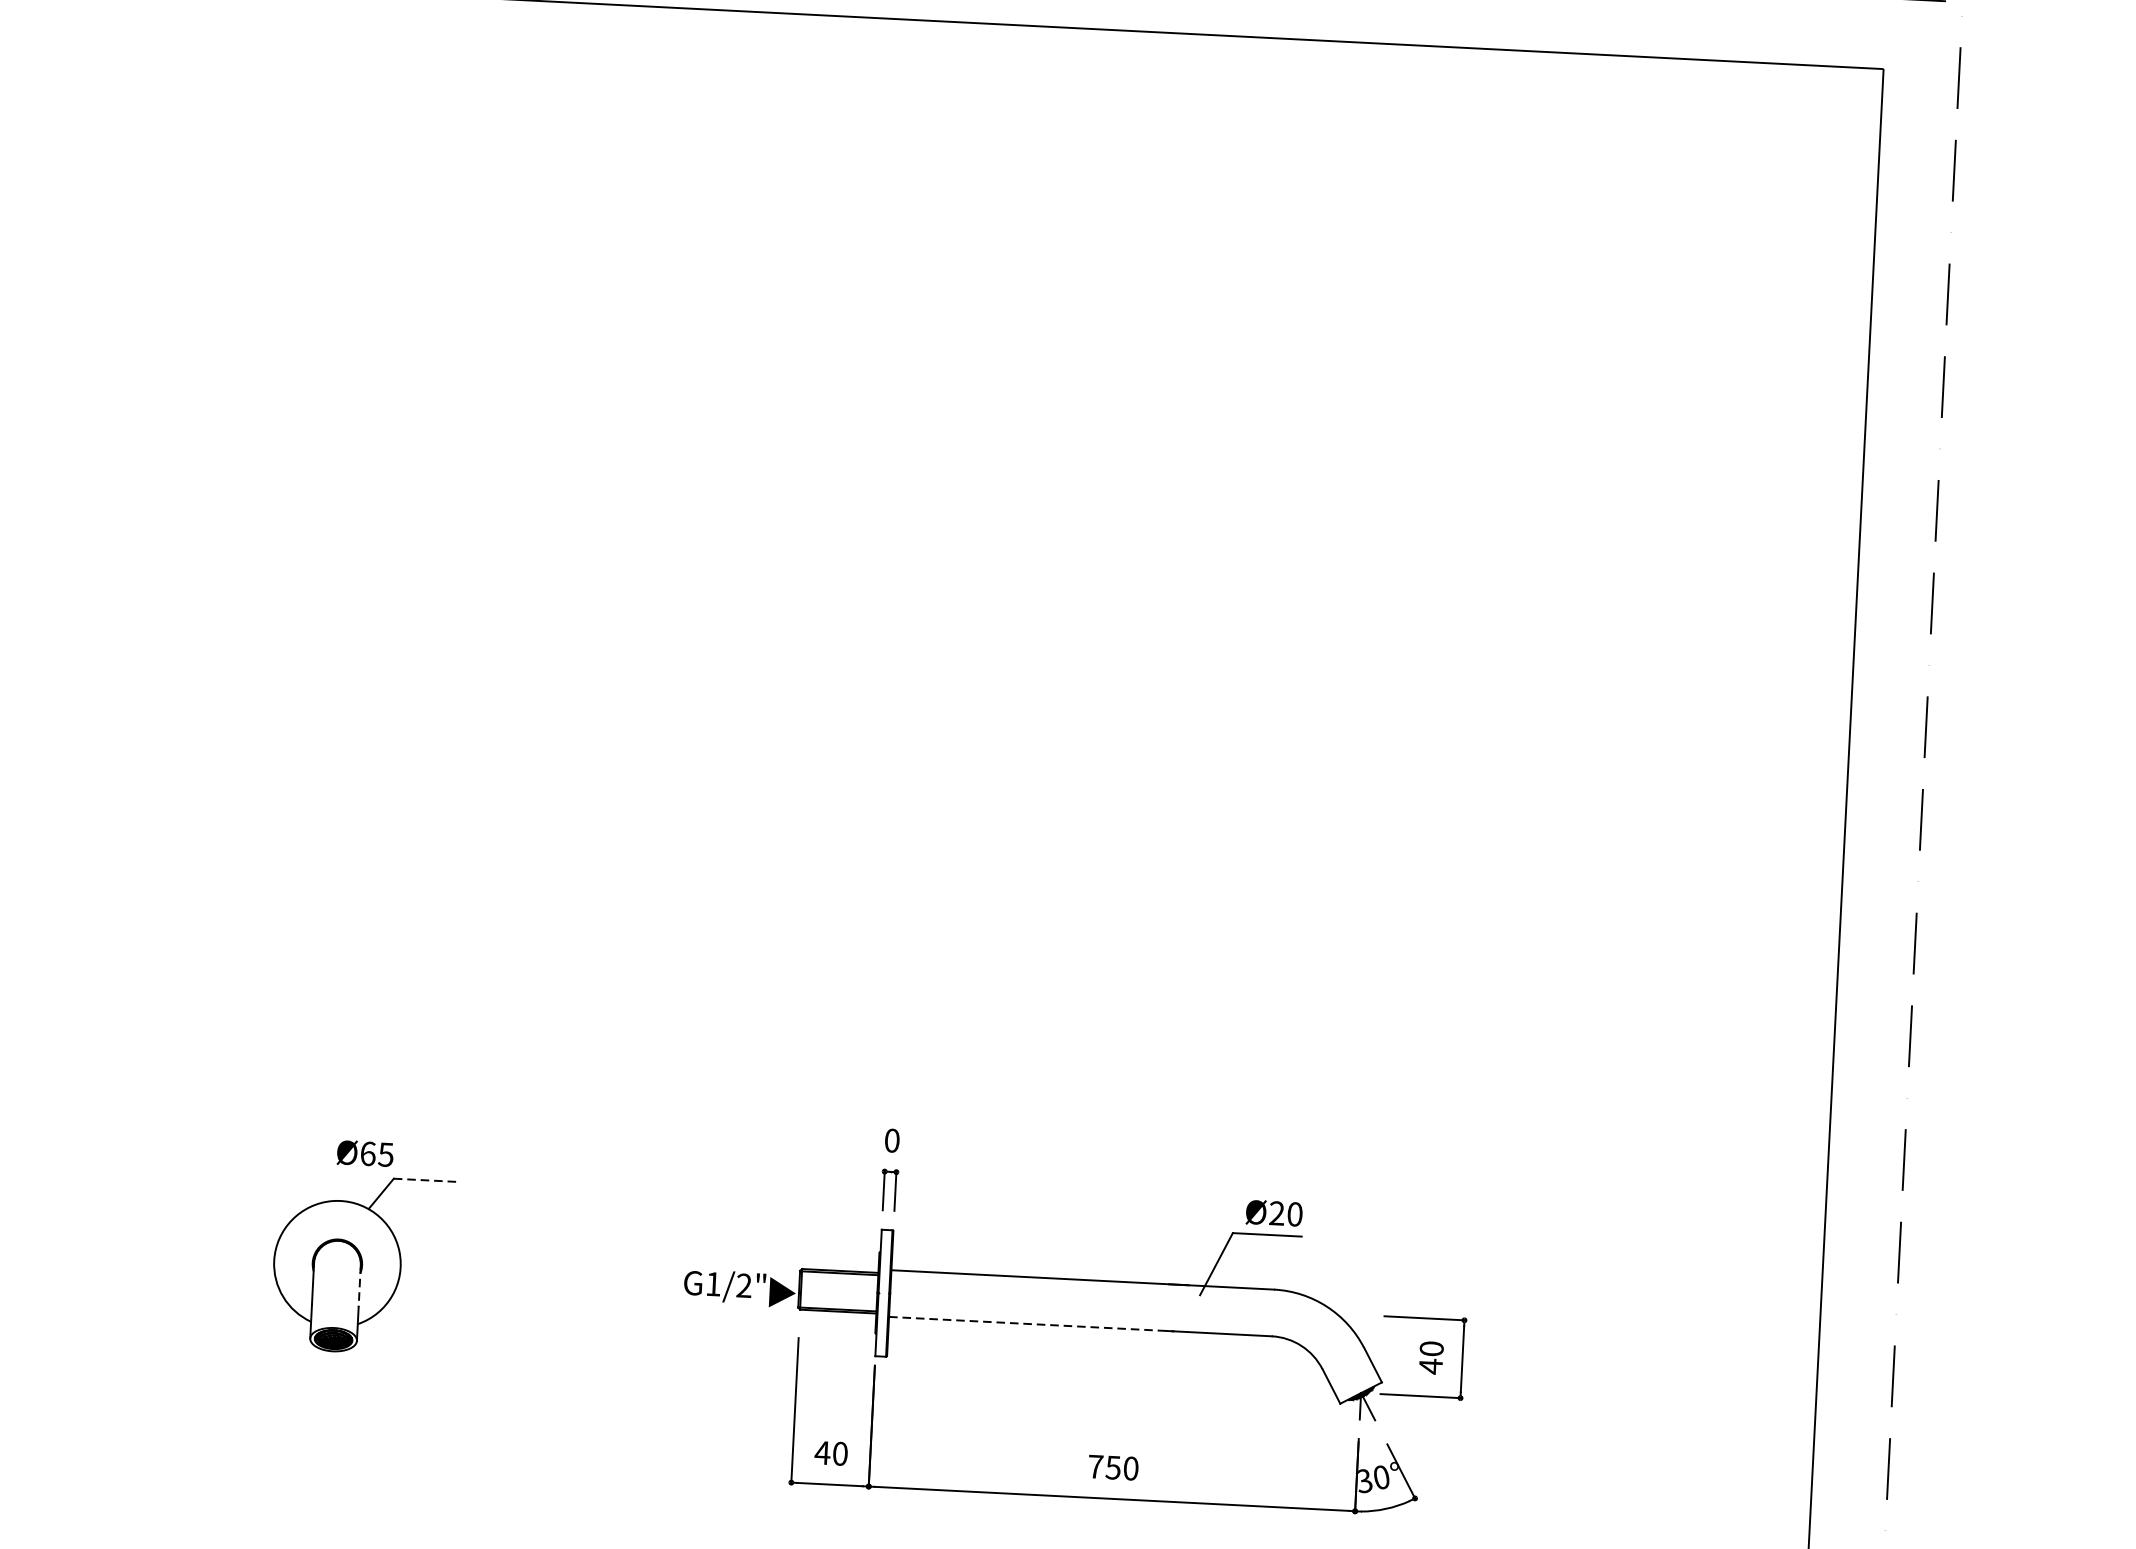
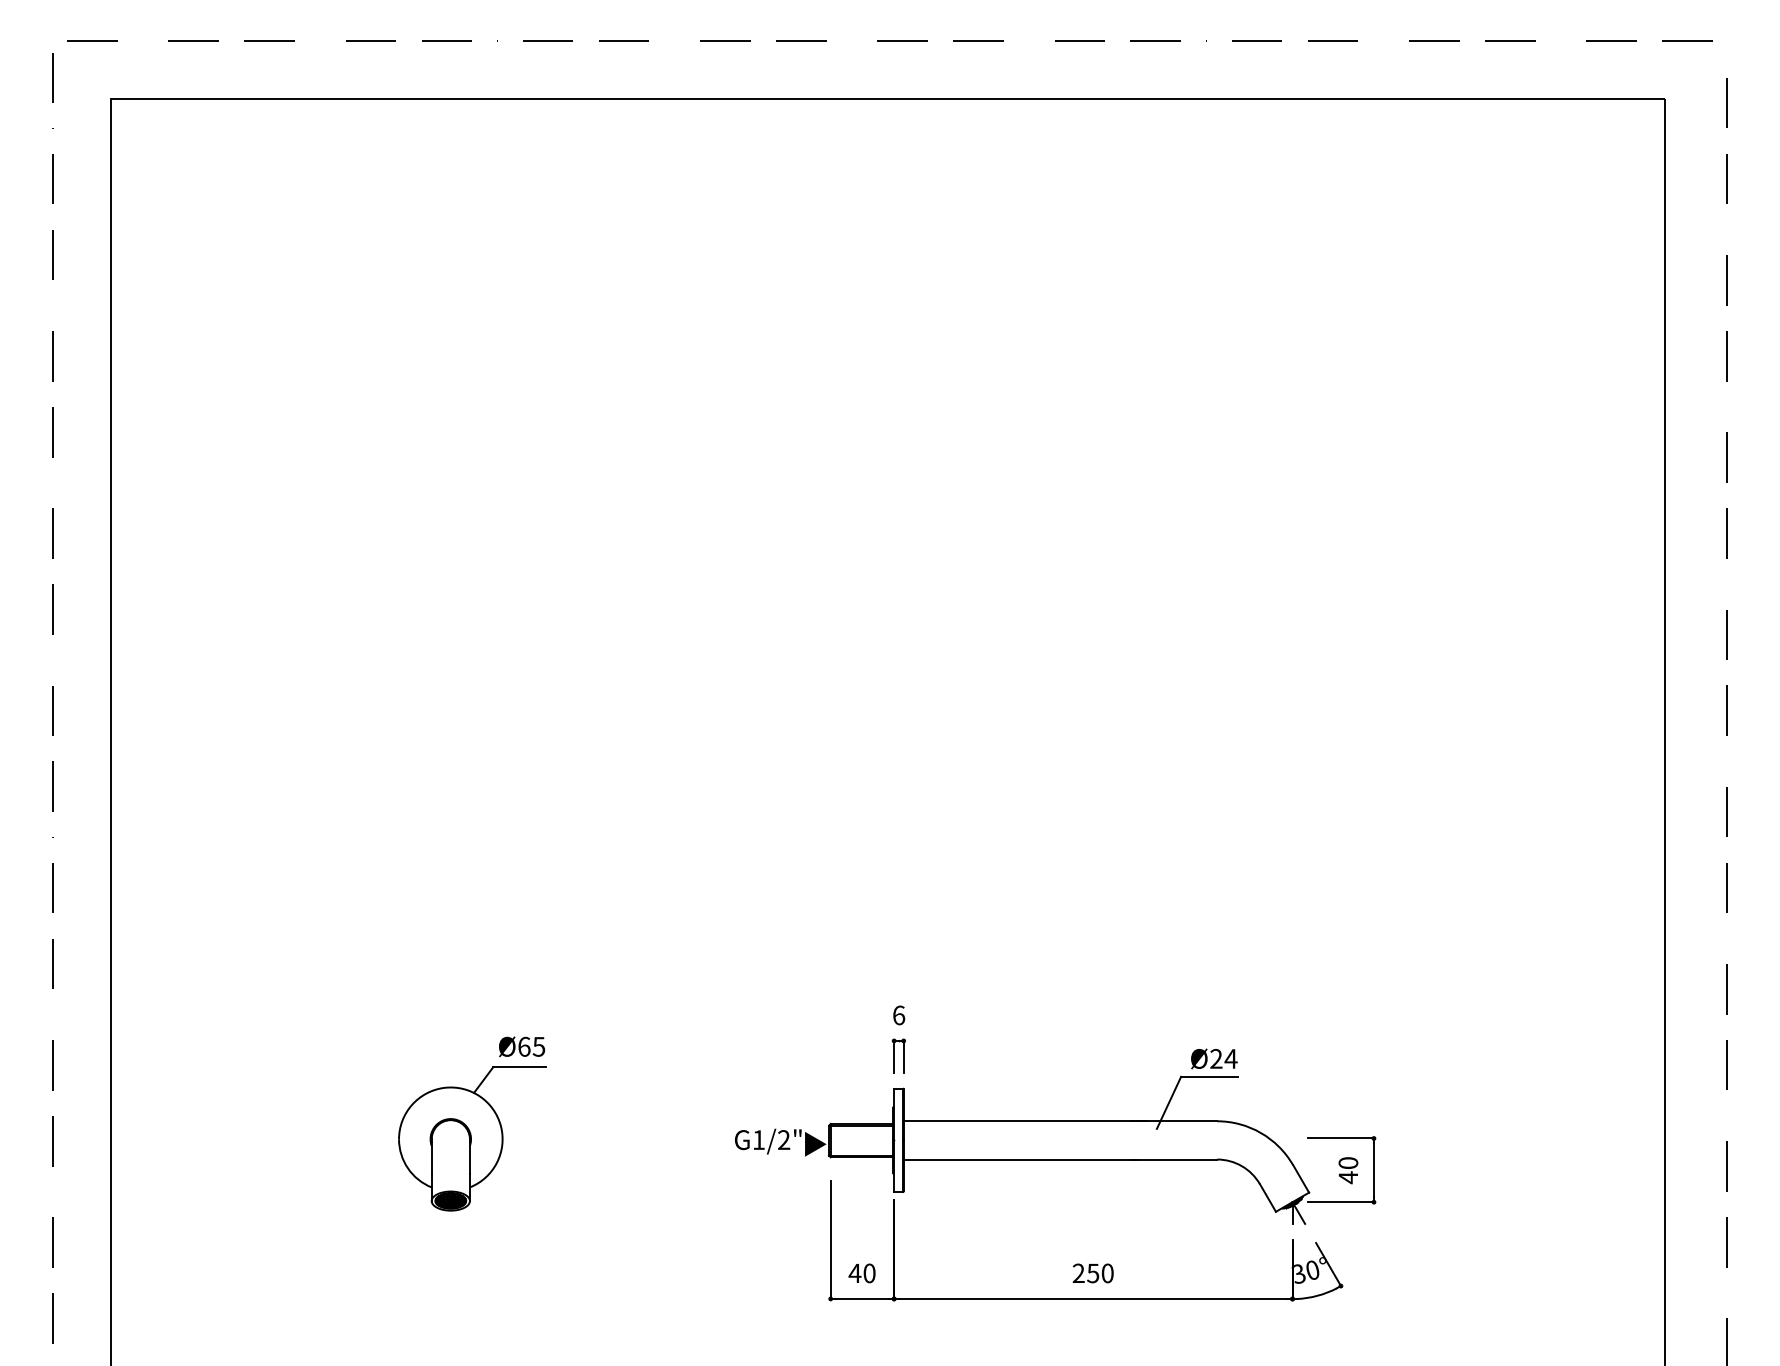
text: (892, 1140) -> (899, 1015), 0 -> 6
text: (365, 1153) -> (522, 1046), moved
line: (426, 1180) -> (520, 1067), dashed -> solid
text: (1294, 1213) -> (1230, 1058), Ø20 -> Ø24
line: (359, 1286) -> (469, 1156), dashed -> solid
line: (1031, 1324) -> (1020, 1159), dashed -> solid
text: (1095, 1465) -> (1078, 1272), 750 -> 250

